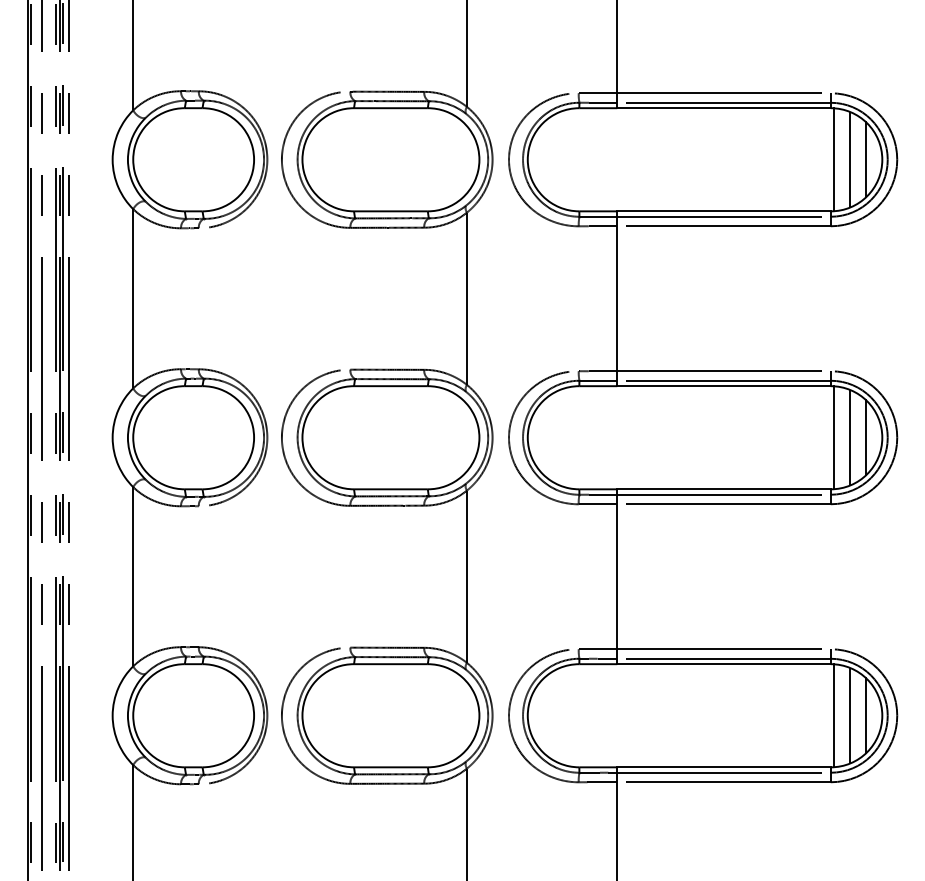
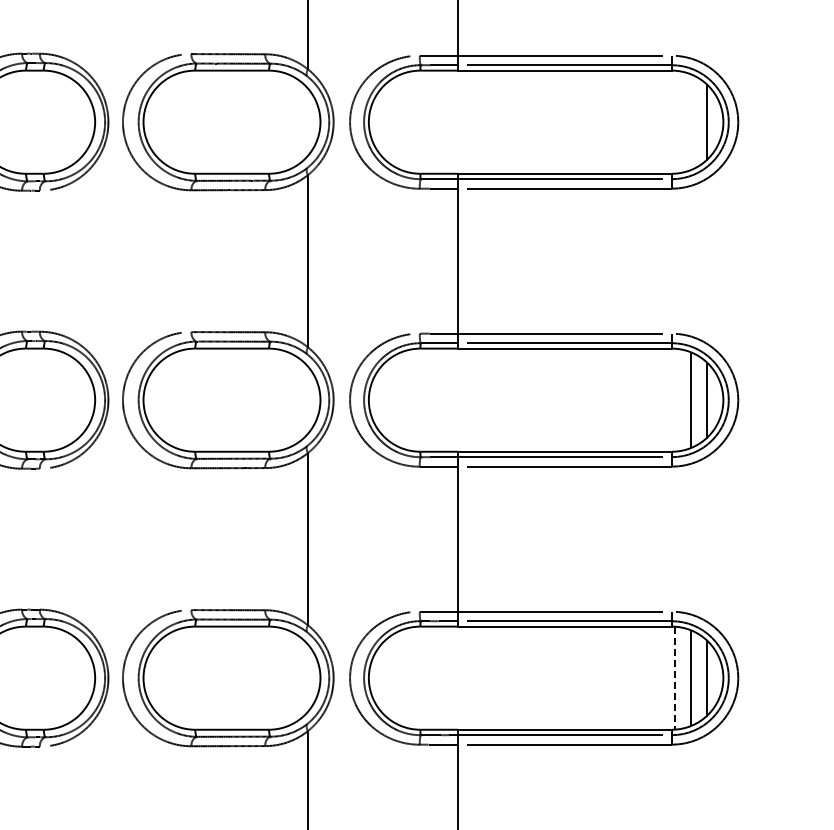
line: (833, 159) -> (674, 121), removed
line: (850, 159) -> (691, 121), removed
line: (833, 437) -> (674, 399), removed
line: (833, 716) -> (674, 678), solid -> dashed

